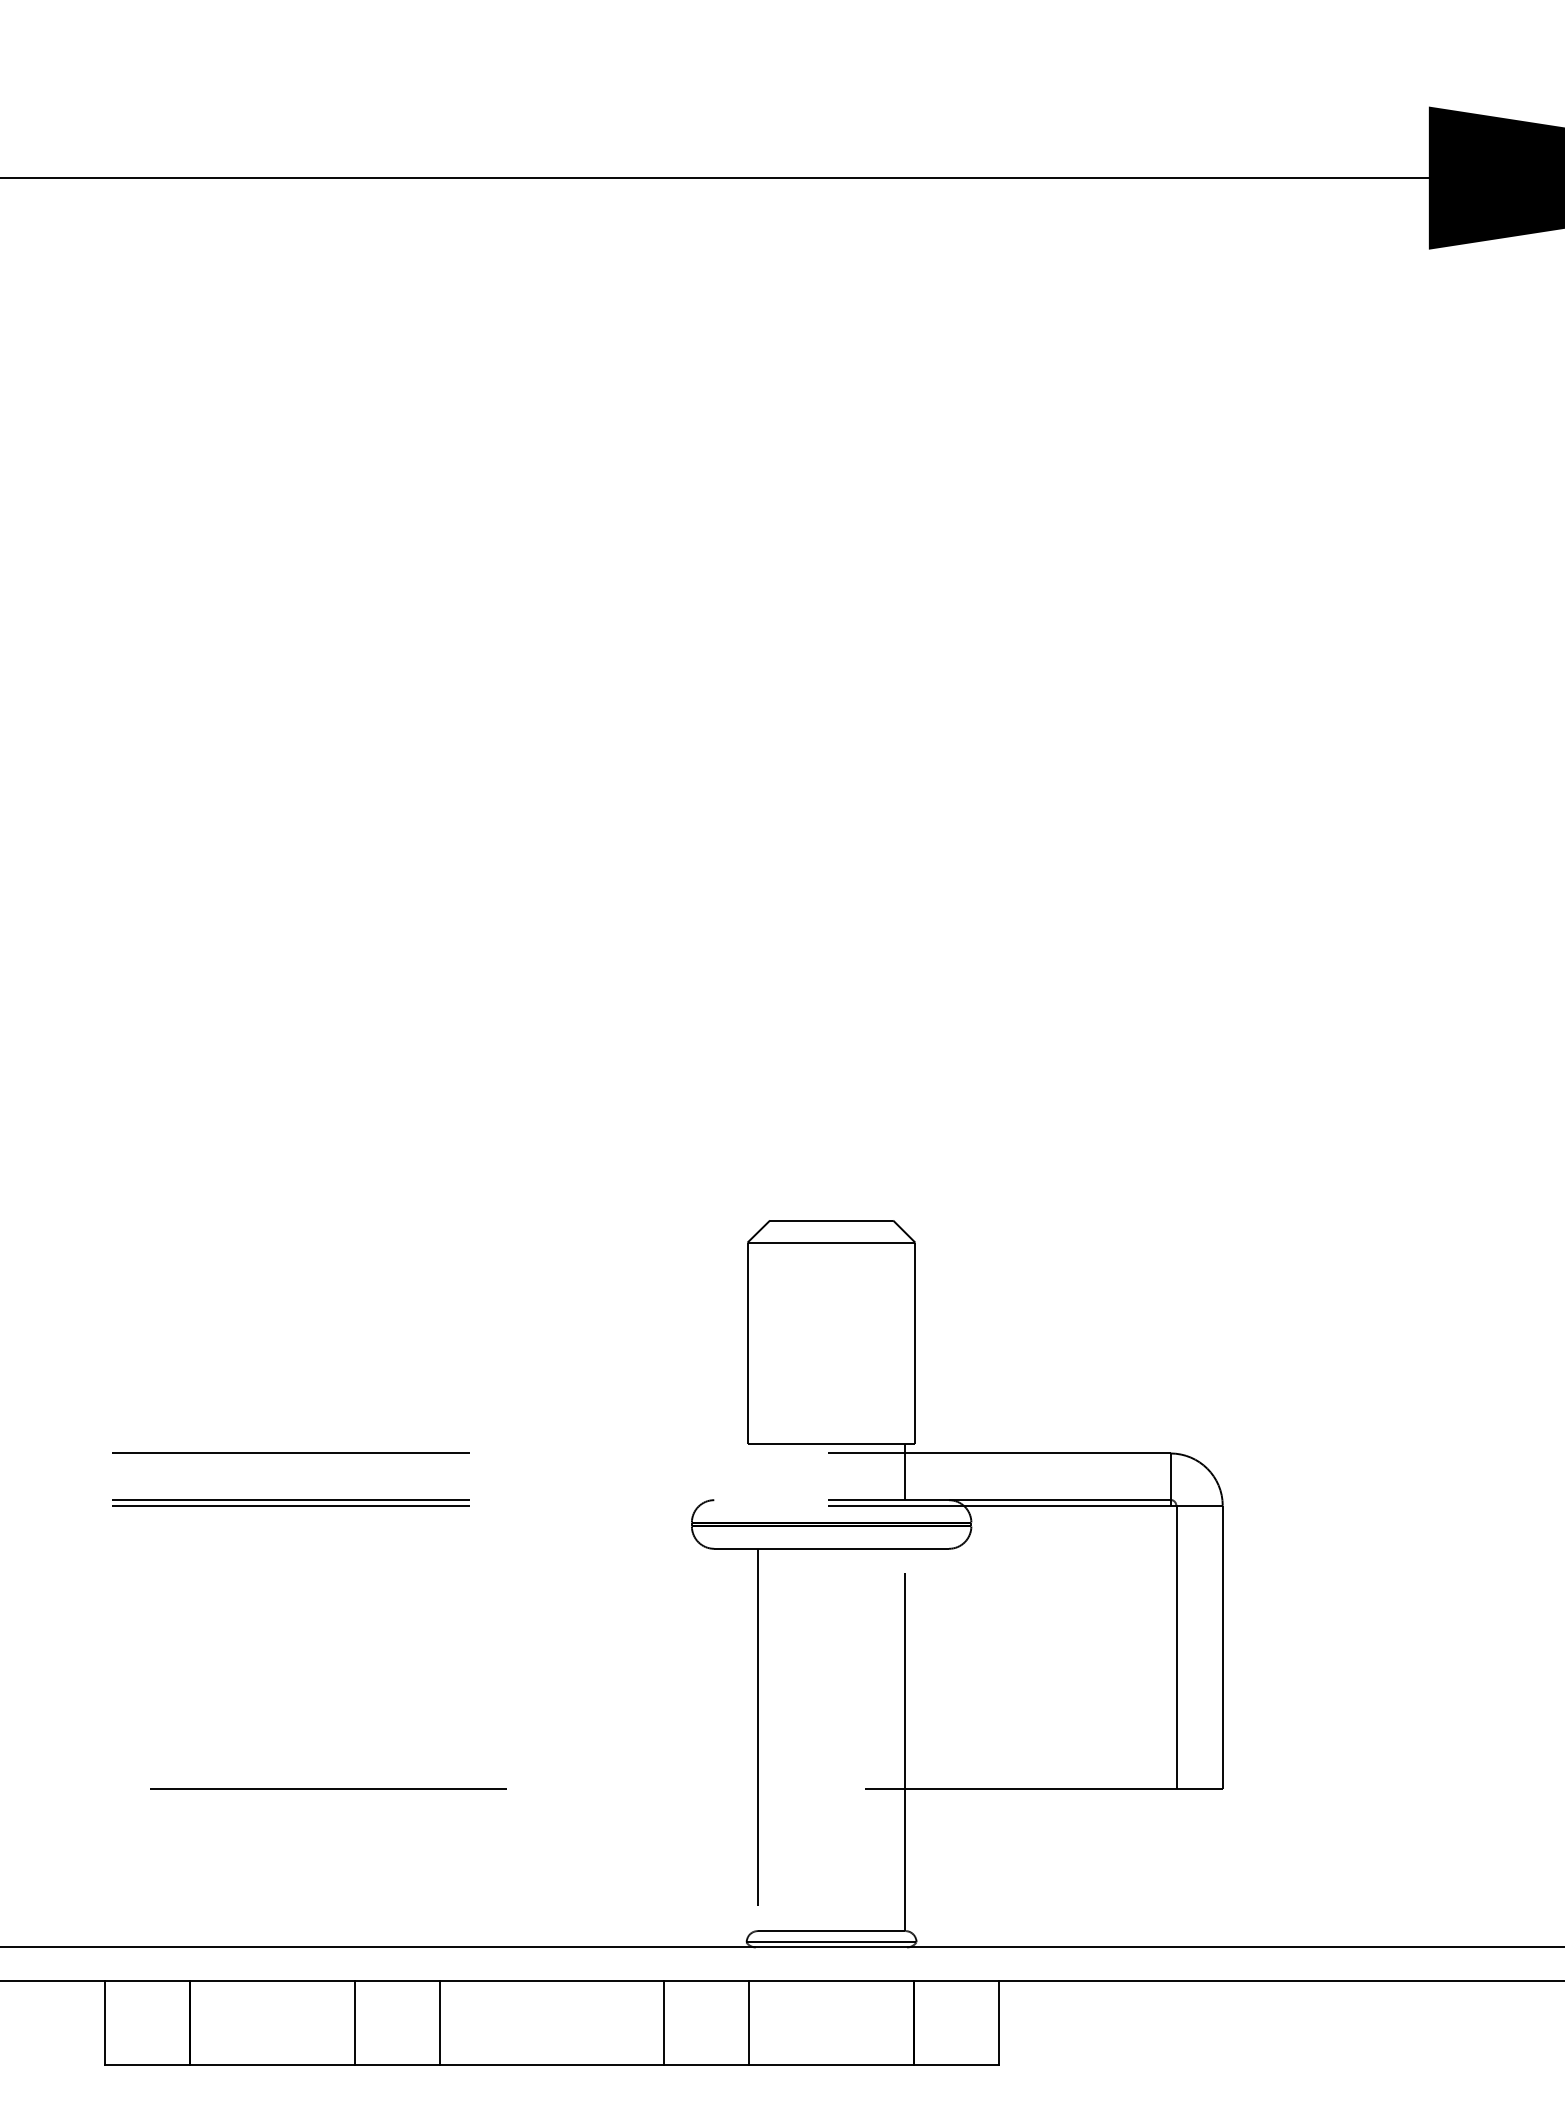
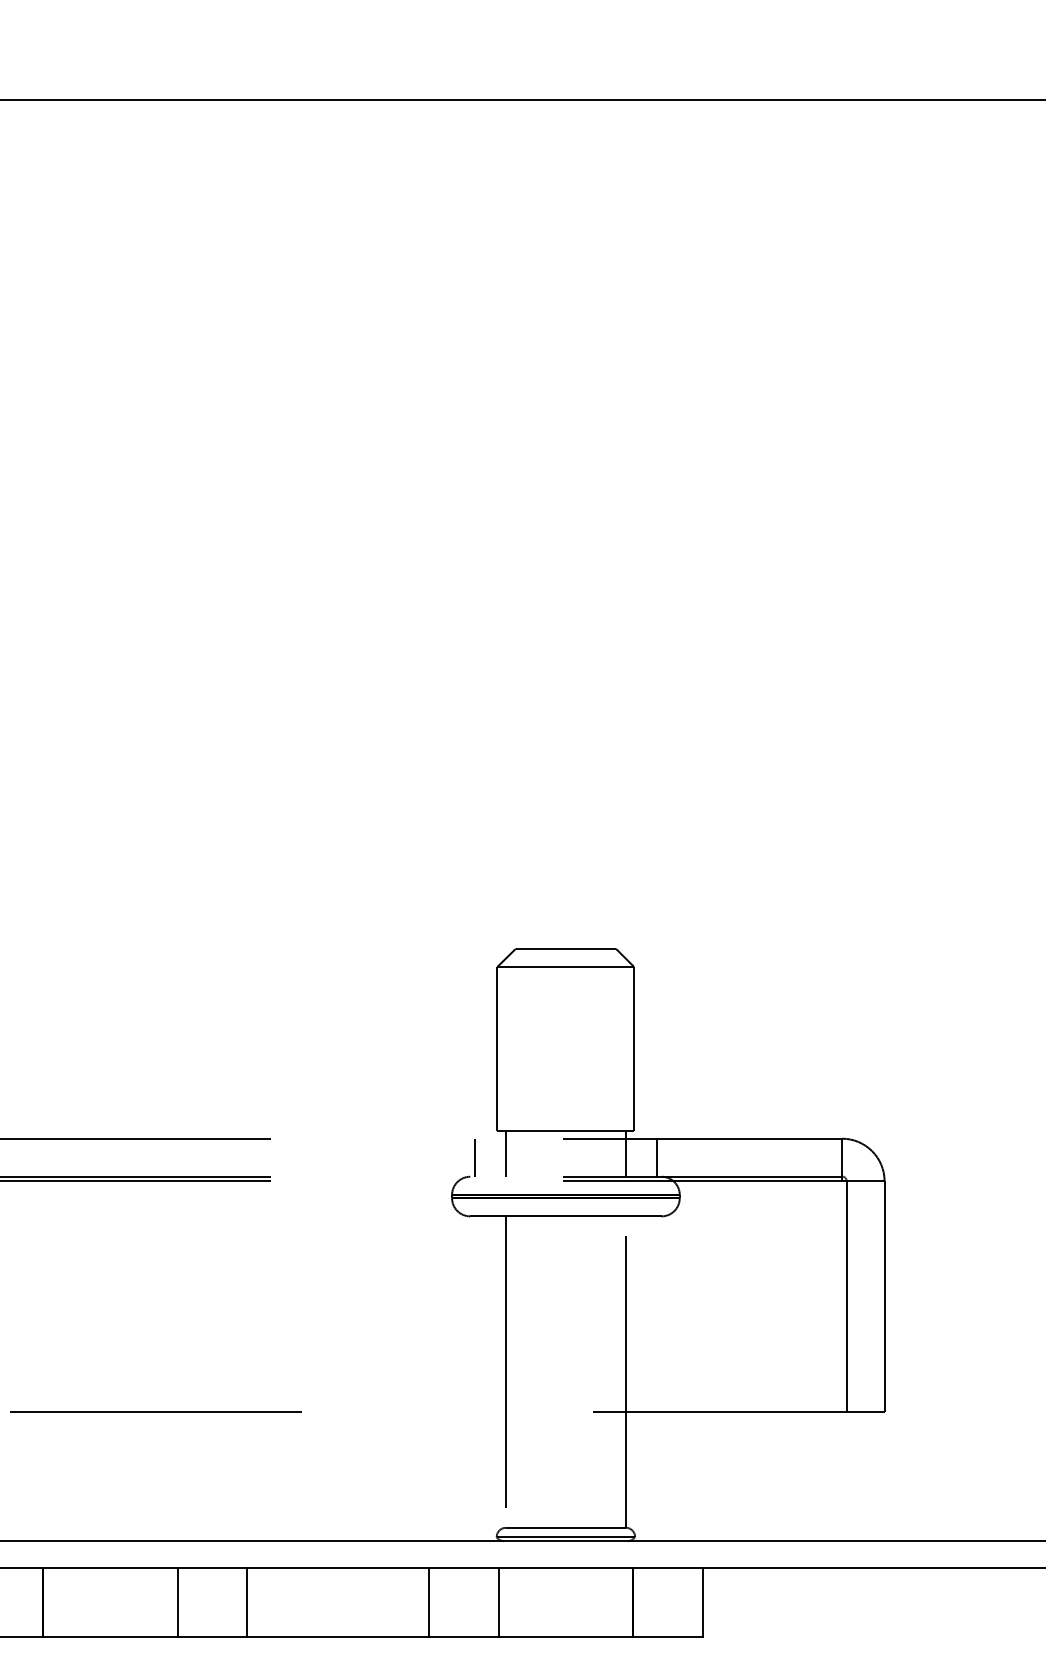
line: (757, 1471) -> (505, 1153), added
line: (719, 1476) -> (474, 1157), added
line: (943, 1476) -> (657, 1157), added

